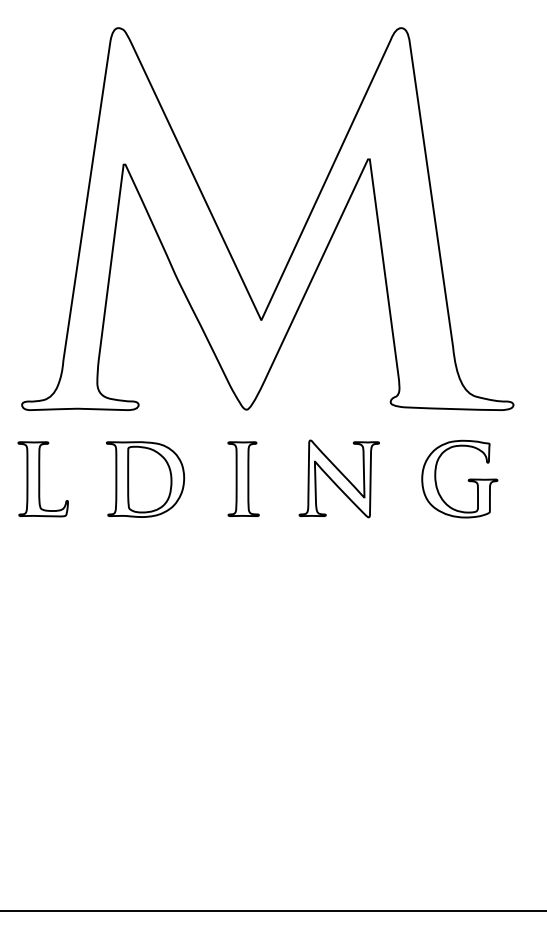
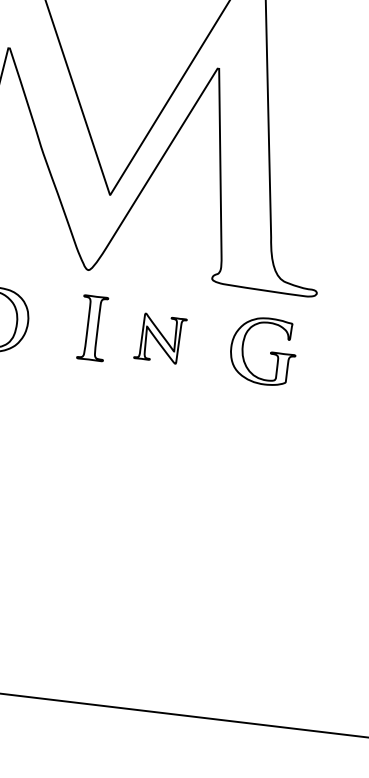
part: (243, 478) -> (93, 327), moved
part: (338, 478) -> (159, 338), size x0.7

